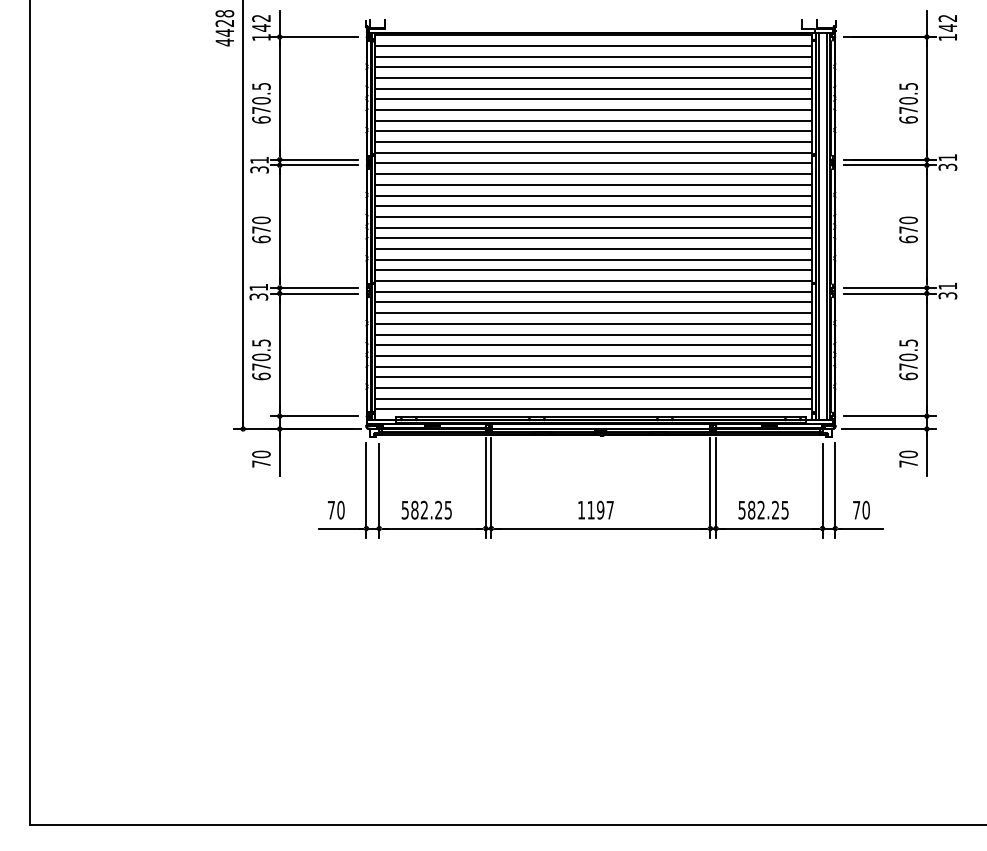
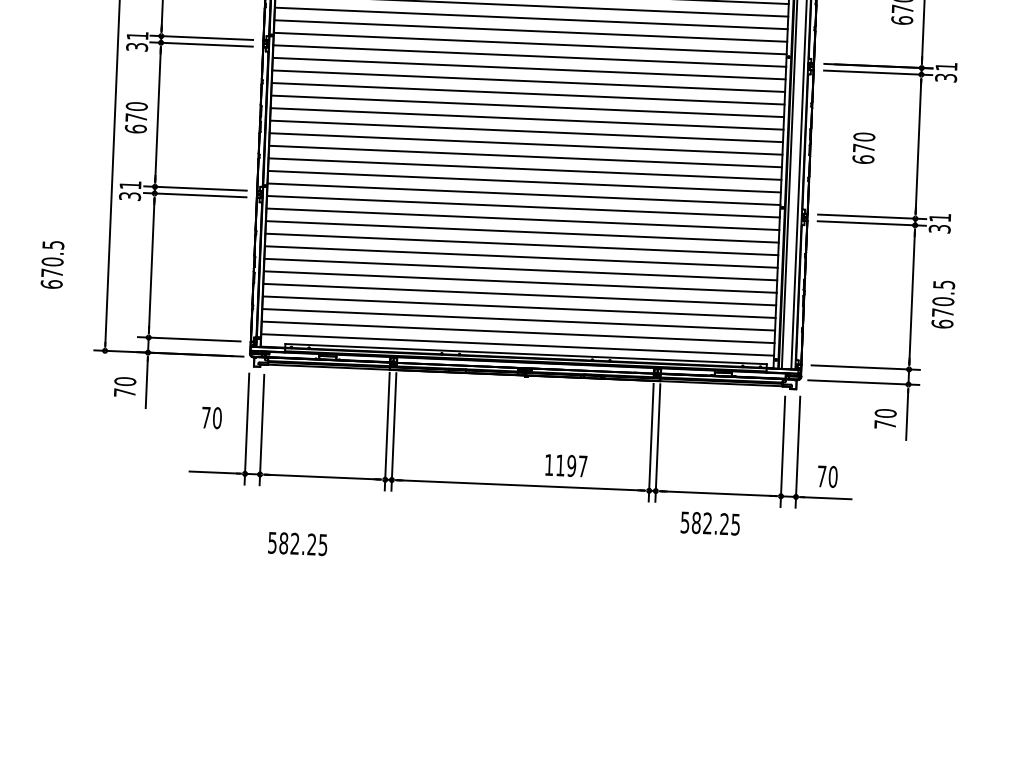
text: (908, 229) -> (863, 147), moved
text: (261, 359) -> (52, 264), moved
text: (908, 359) -> (943, 304), moved
text: (336, 509) -> (212, 417), moved
text: (426, 509) -> (297, 543), moved
text: (595, 509) -> (565, 464), moved
text: (763, 509) -> (710, 522), moved

